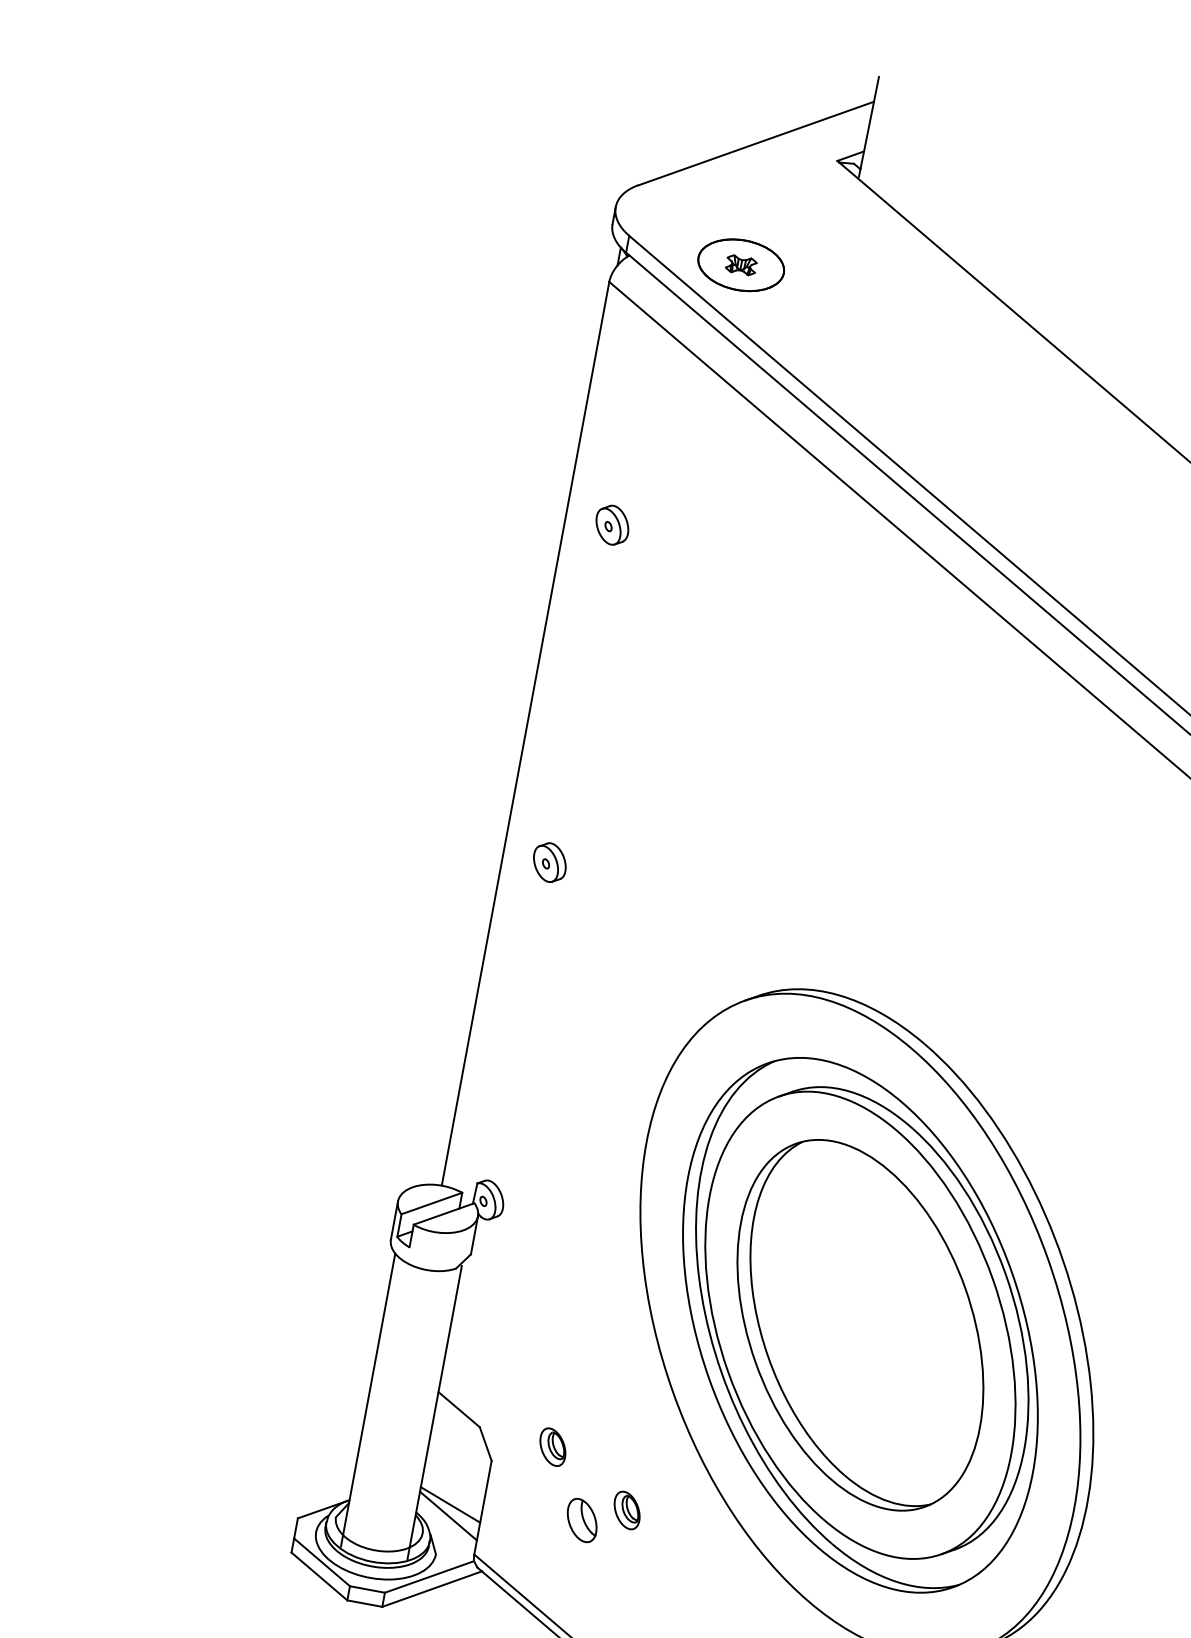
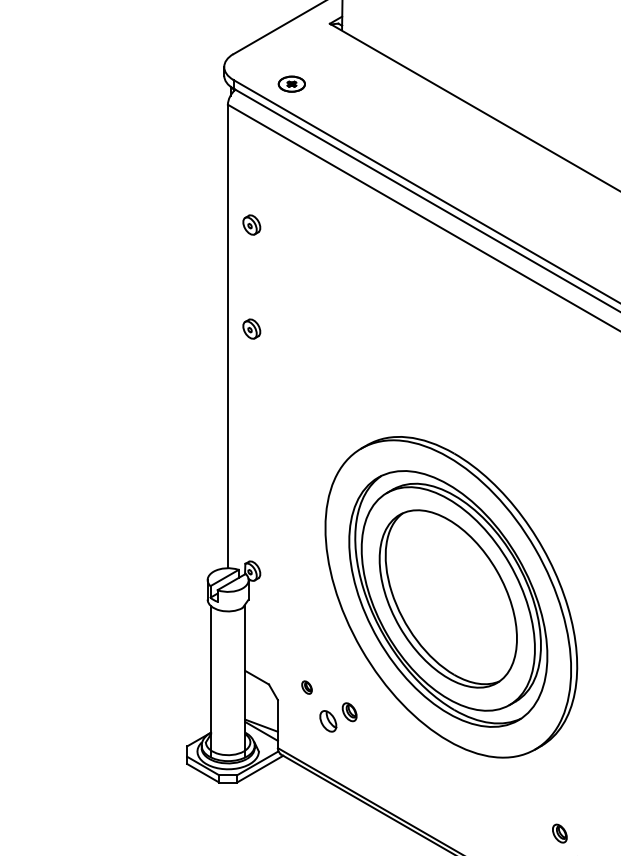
part: (740, 263) -> (291, 83), size x0.6
part: (549, 861) -> (251, 328), moved
part: (551, 1446) -> (306, 687), size x0.7

